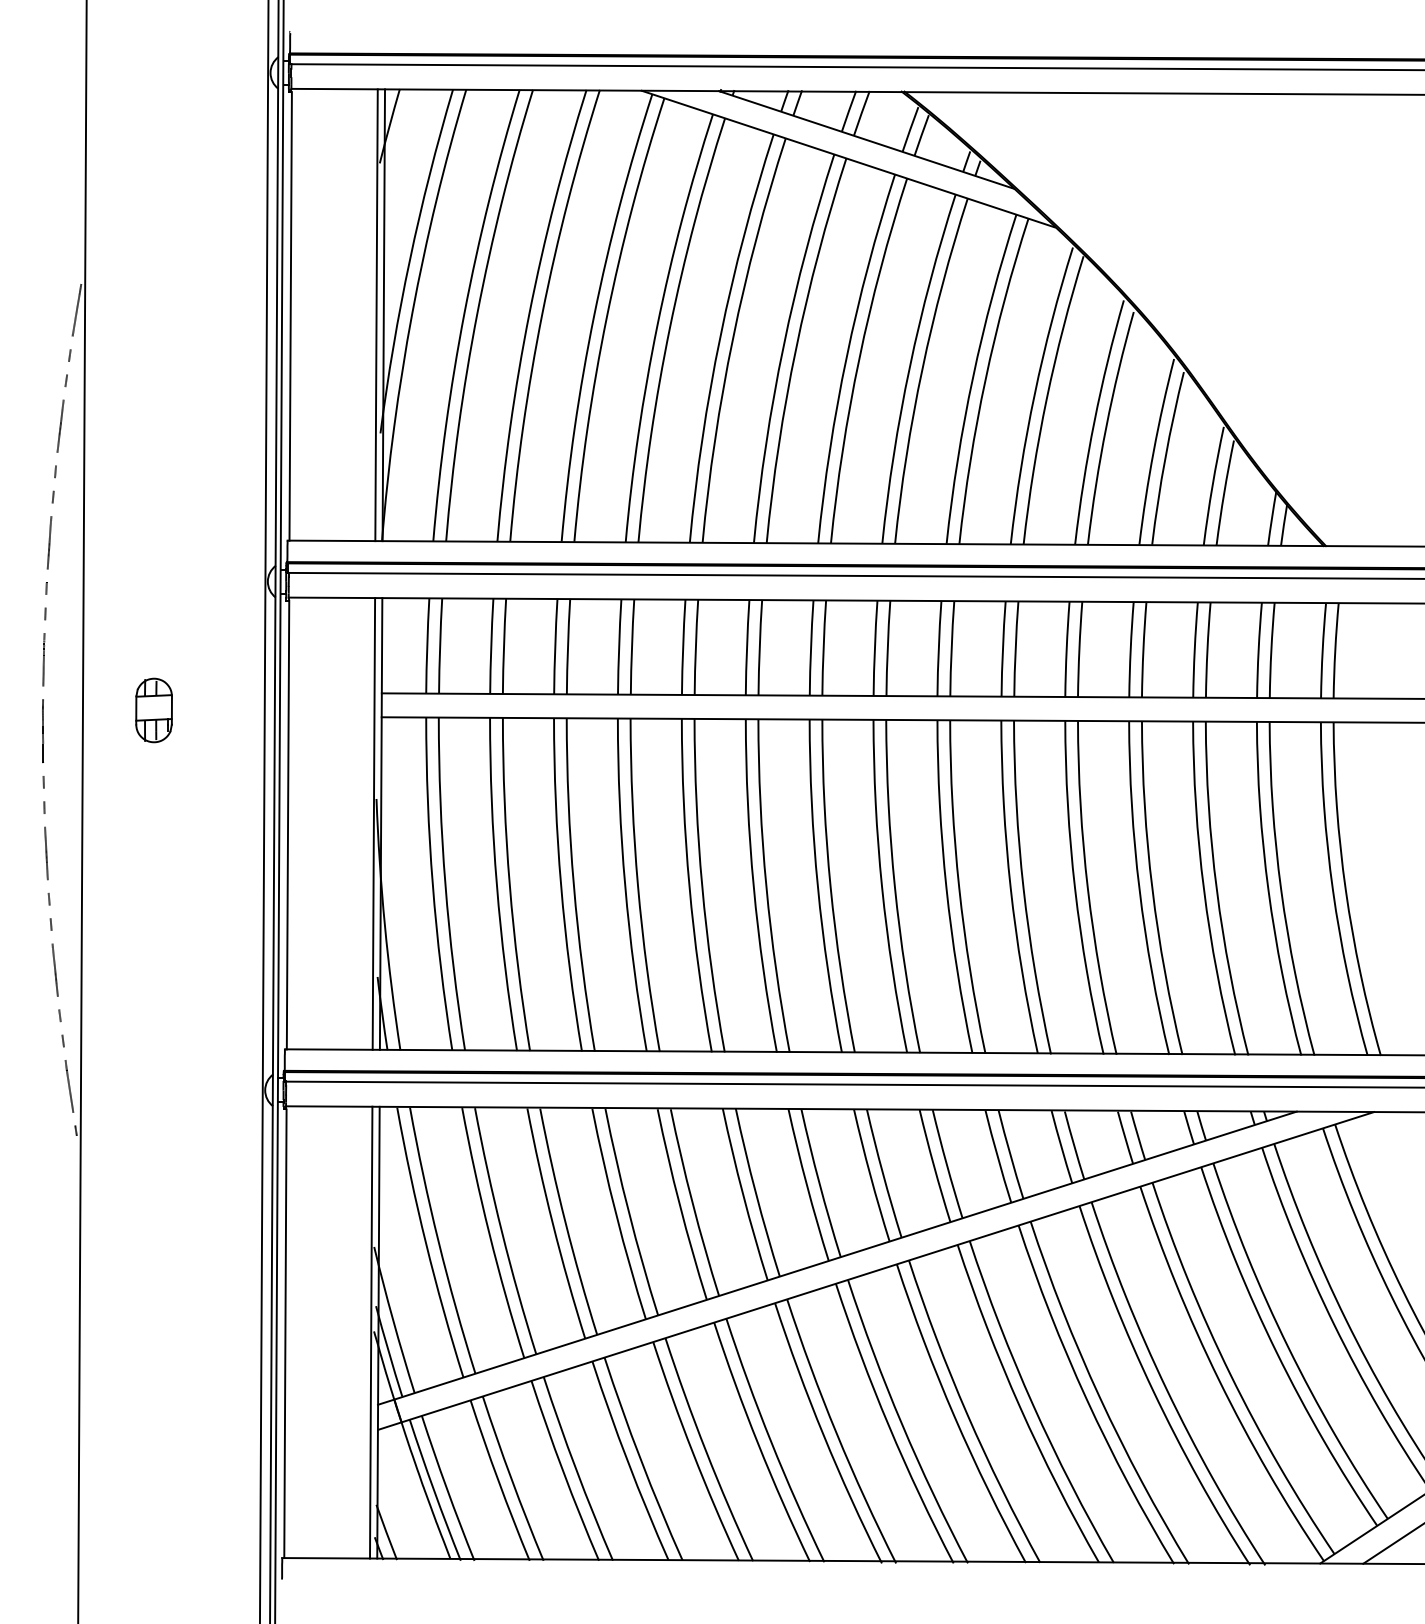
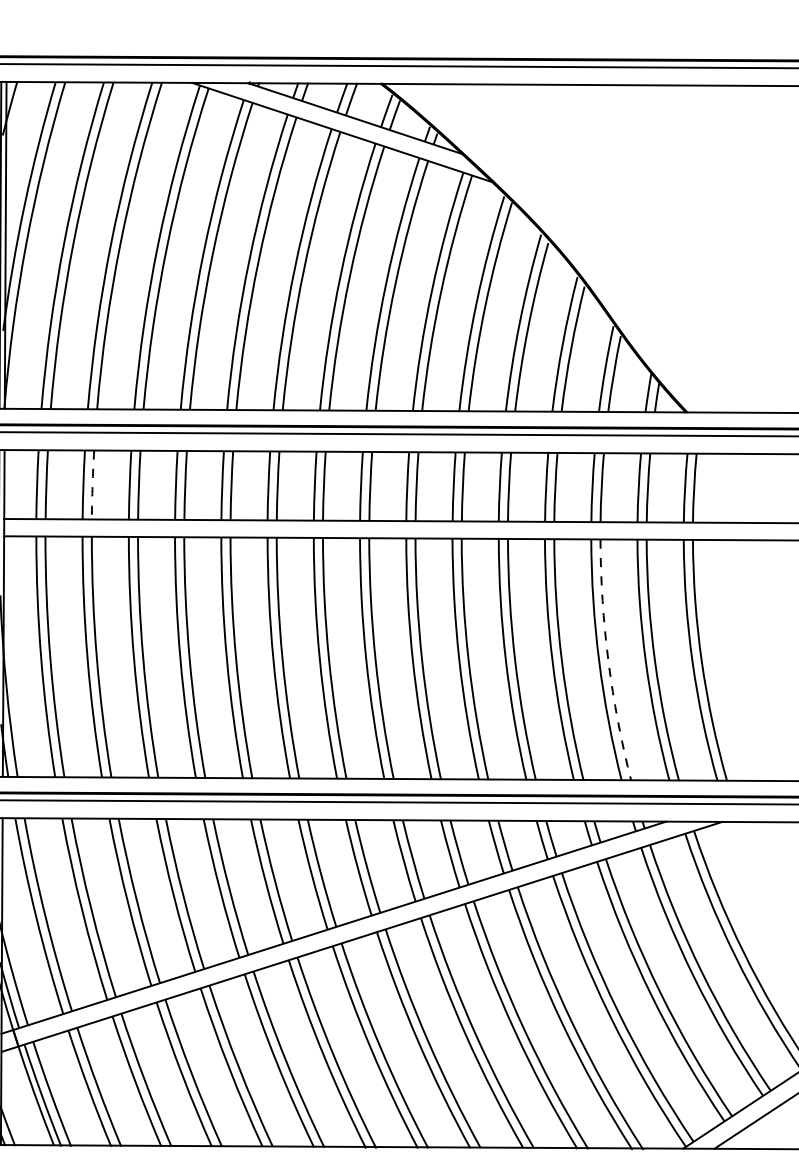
arc: (503, 646) -> (92, 485), solid -> dashed
arc: (1216, 889) -> (608, 660), solid -> dashed

